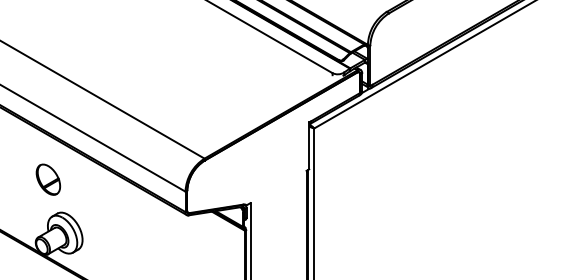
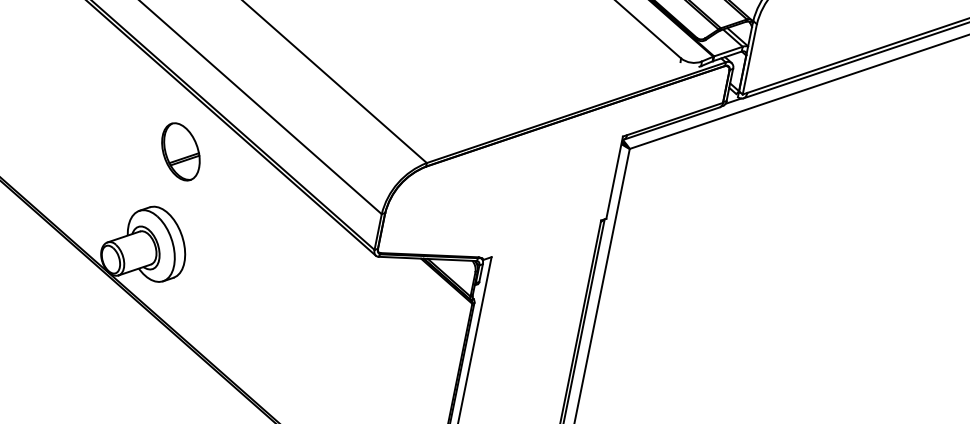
part: (48, 179) -> (181, 151), moved

